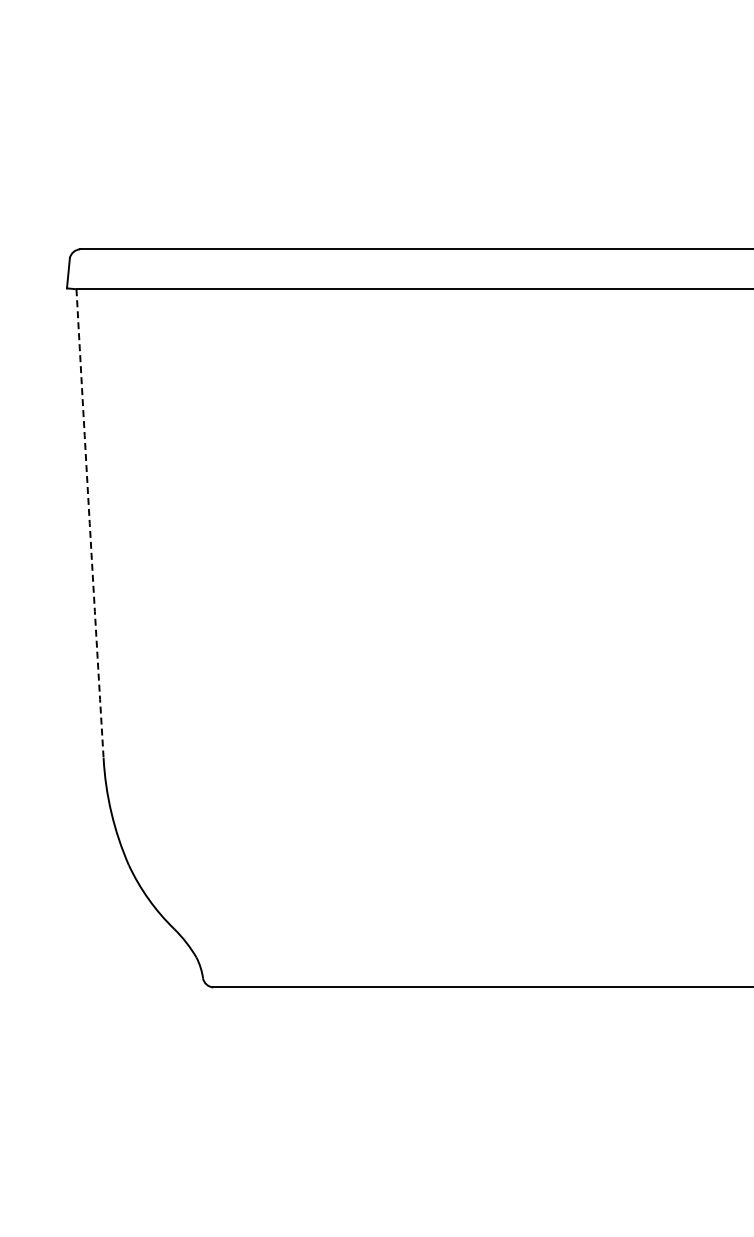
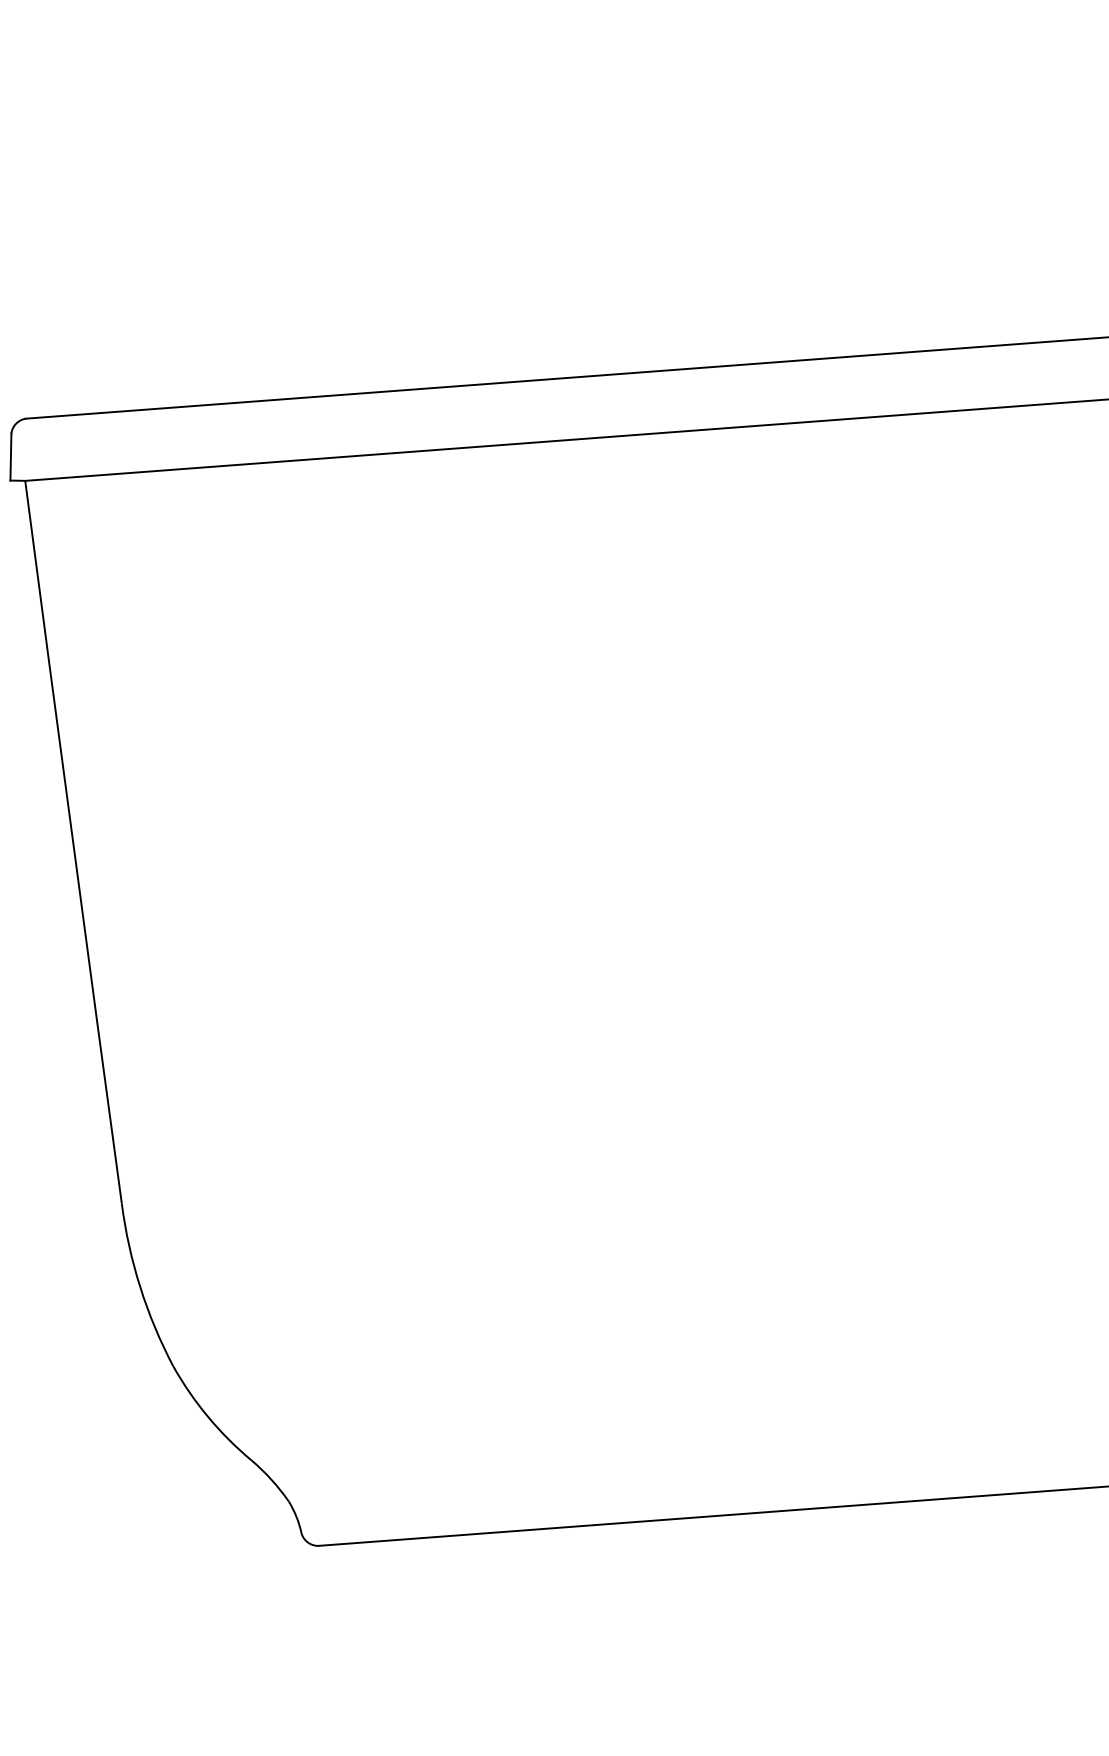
arc: (89, 523) -> (72, 842), dashed -> solid

